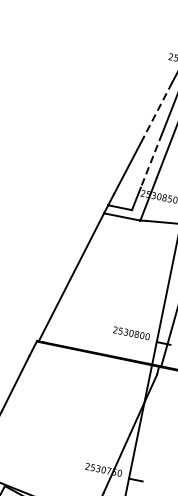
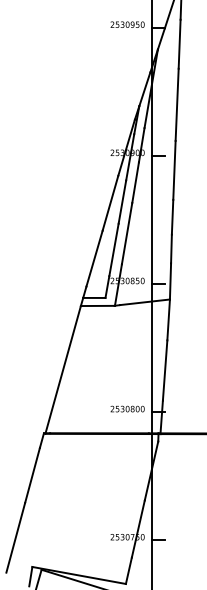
line: (157, 110) -> (110, 203), dashed -> solid
line: (151, 160) -> (113, 249), dashed -> solid

